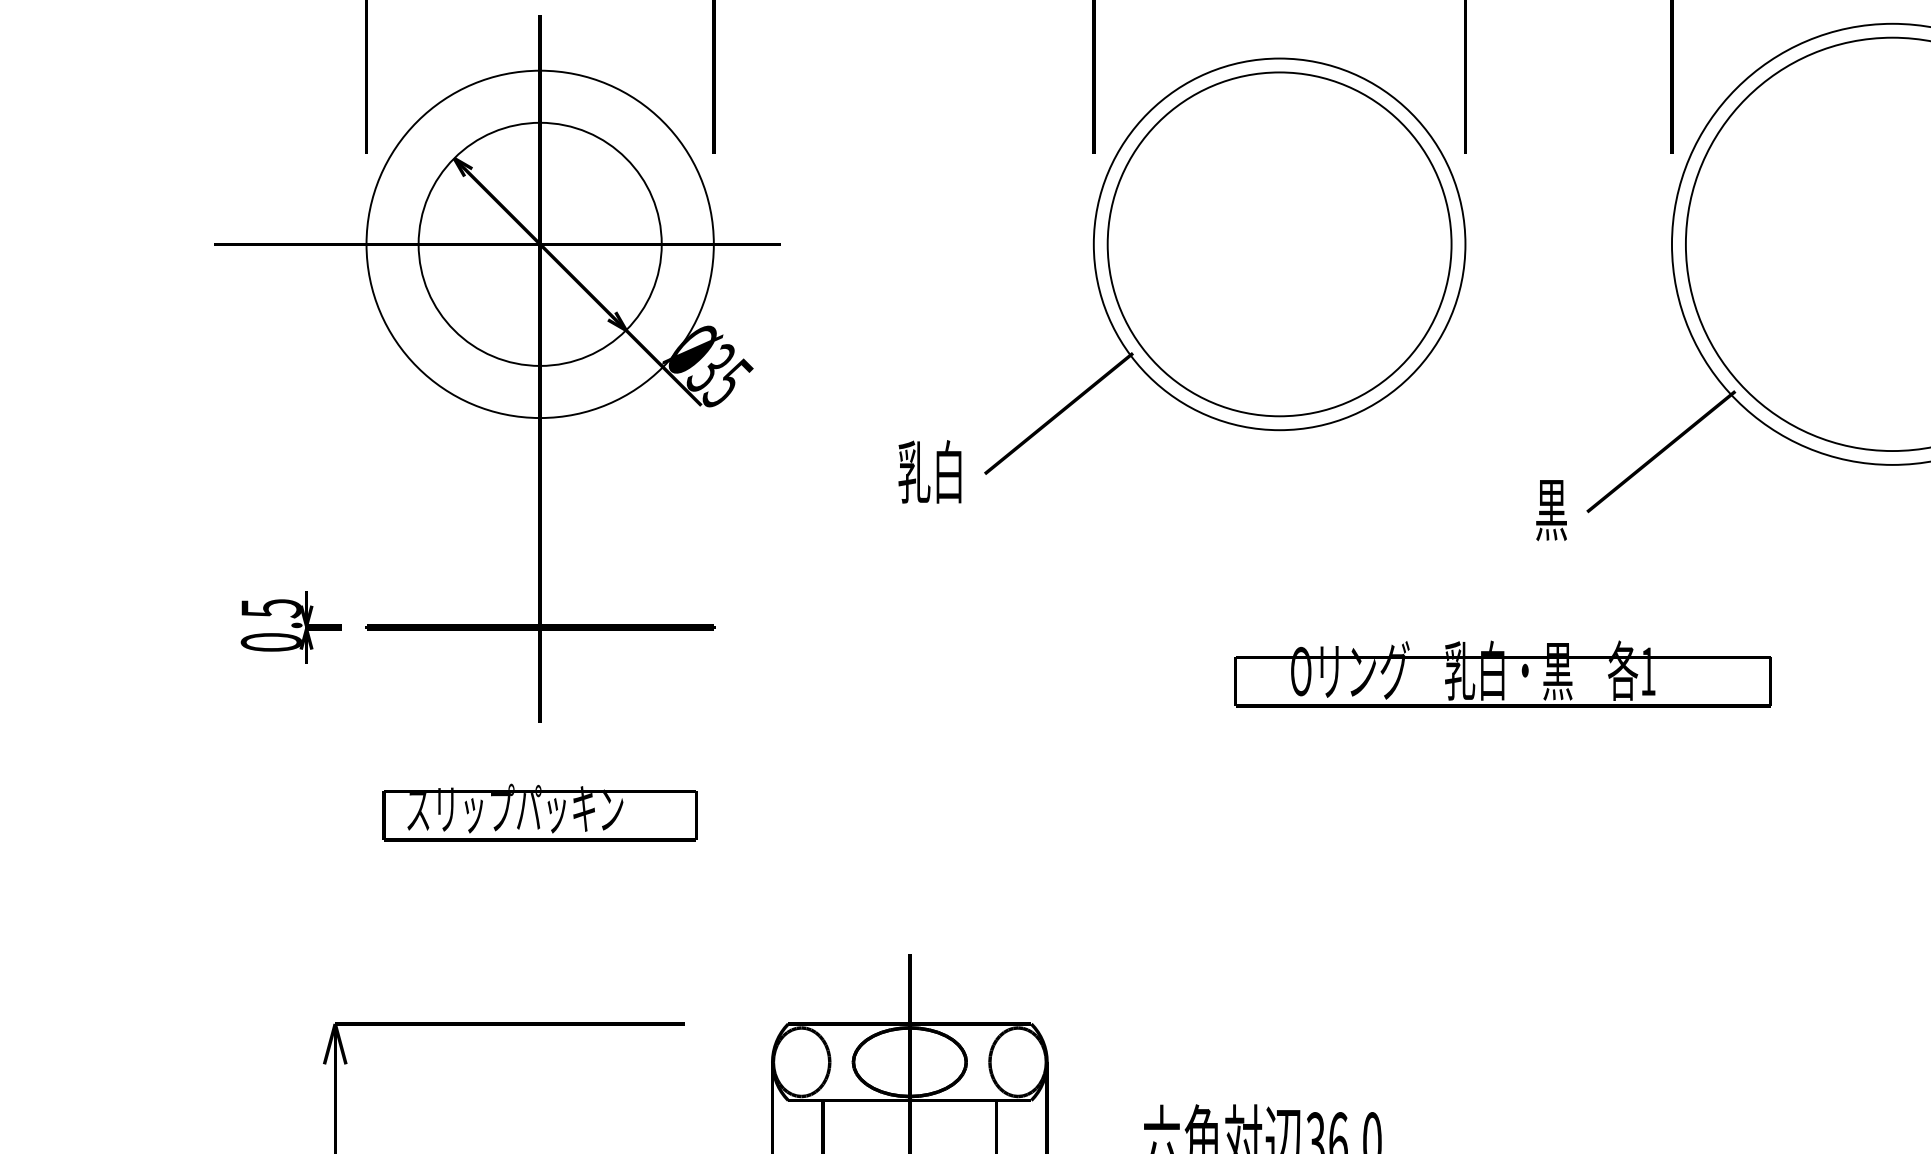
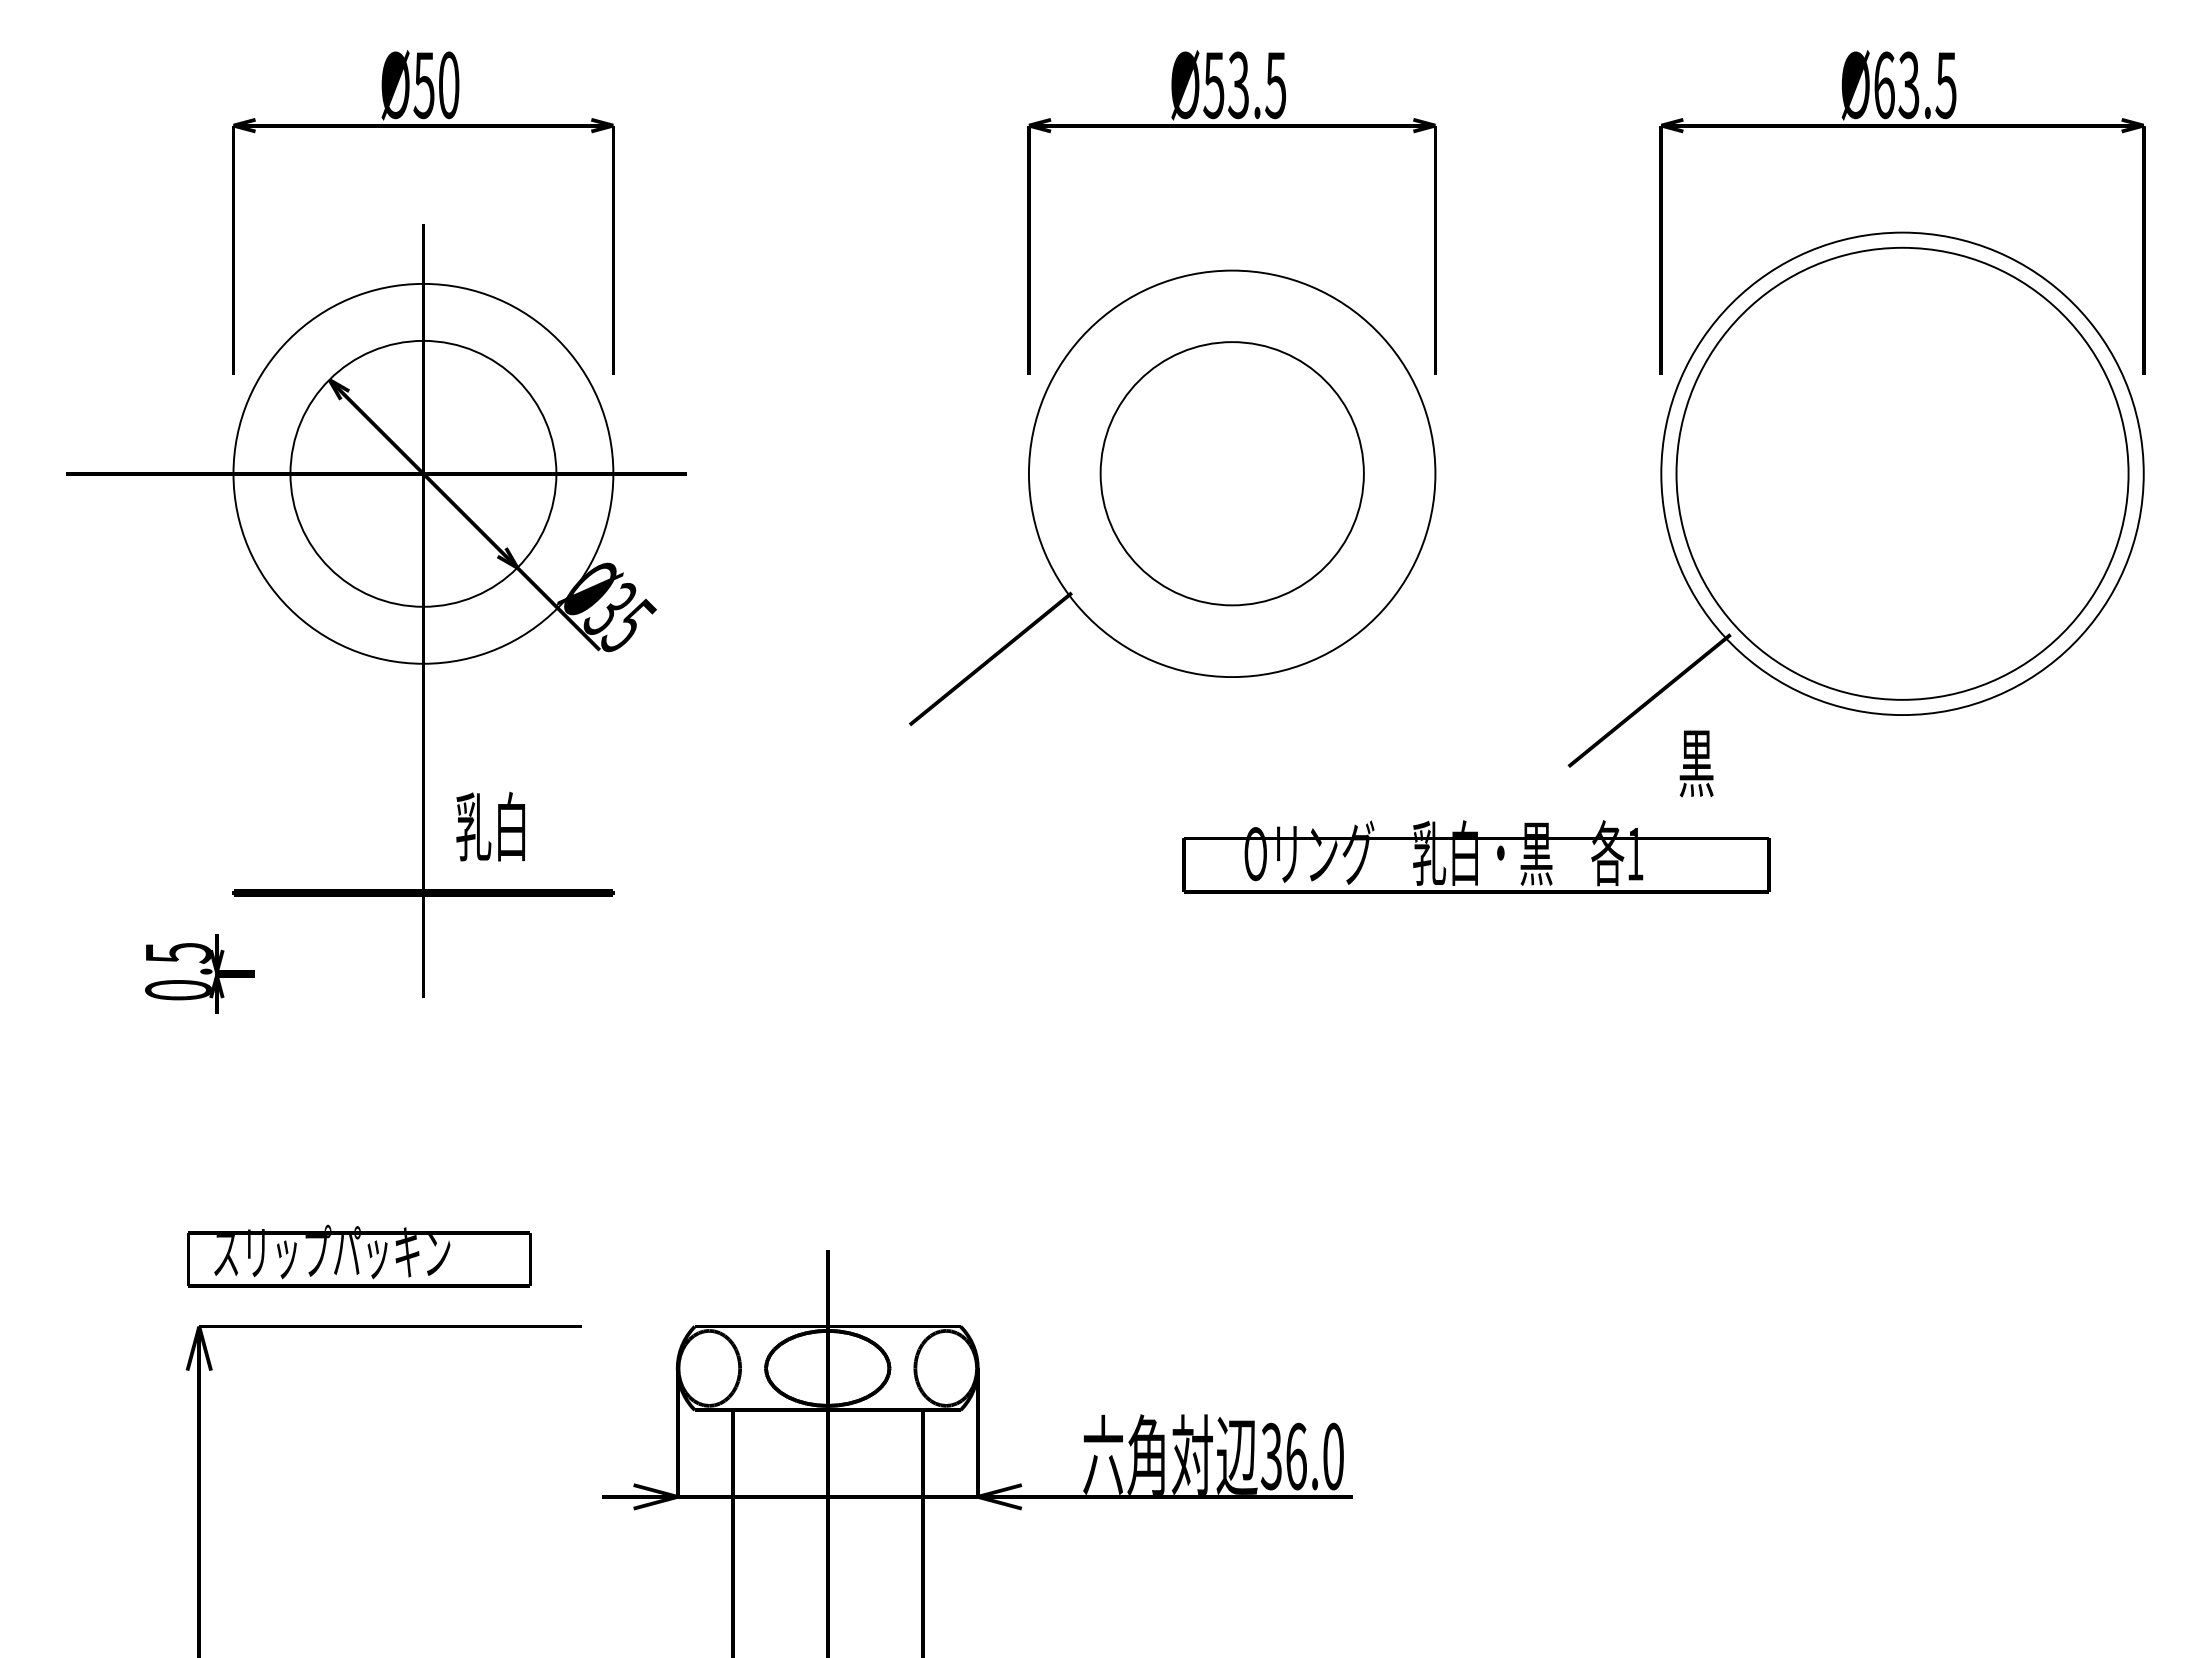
part: (1279, 244) -> (1232, 473), size x0.7
text: (929, 471) -> (490, 826), moved
text: (1551, 510) -> (1696, 763), moved
text: (290, 627) -> (199, 973), moved
text: (1503, 673) -> (1476, 856), moved
text: (540, 811) -> (359, 1255), moved

